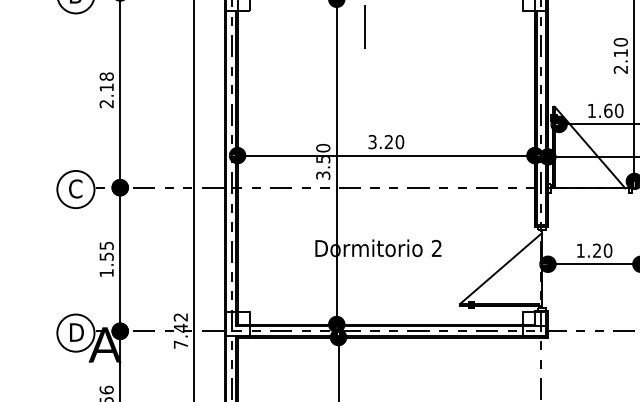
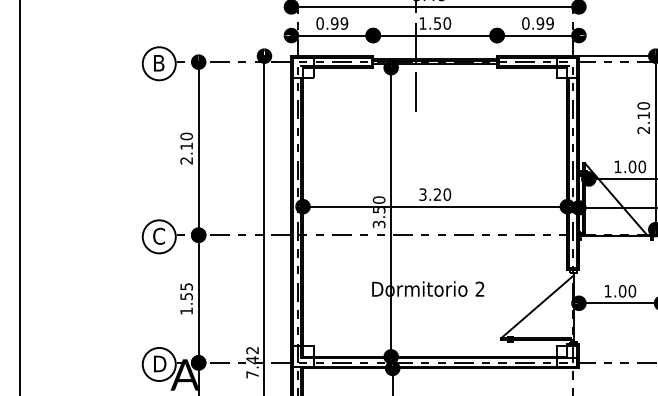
text: (106, 76) -> (186, 136), 2.18 -> 2.10
text: (608, 110) -> (632, 166), 1.60 -> 1.00
text: (596, 251) -> (622, 291), 1.20 -> 1.00

